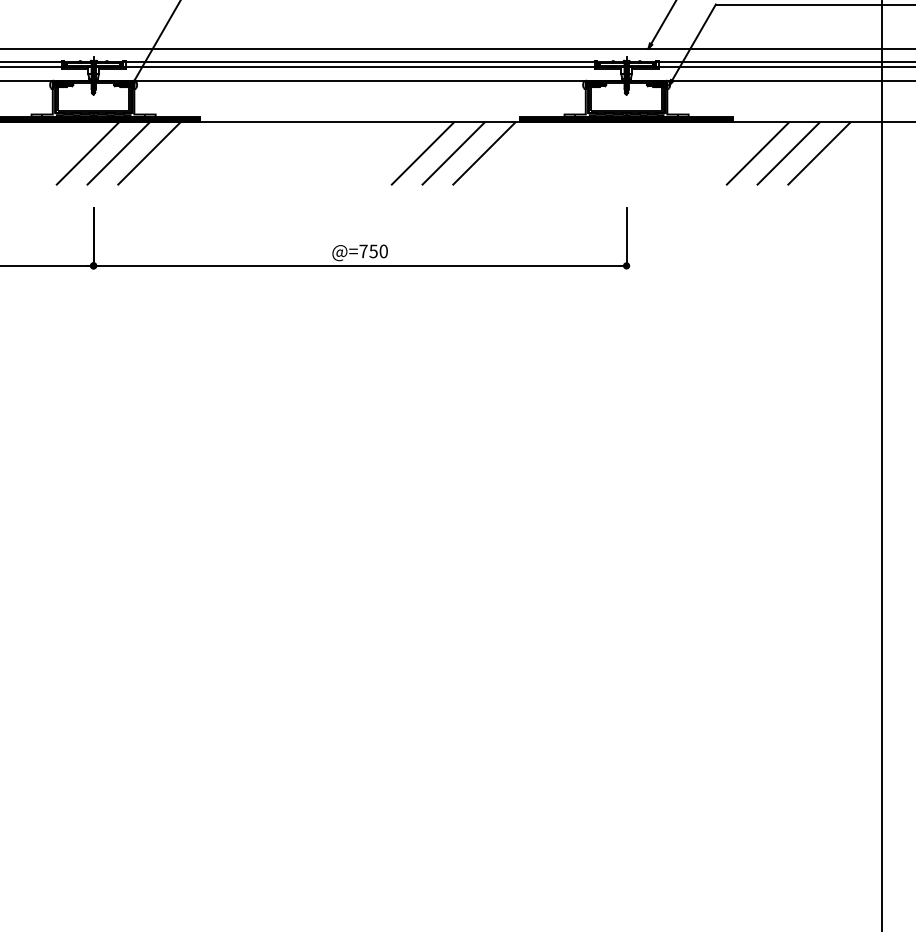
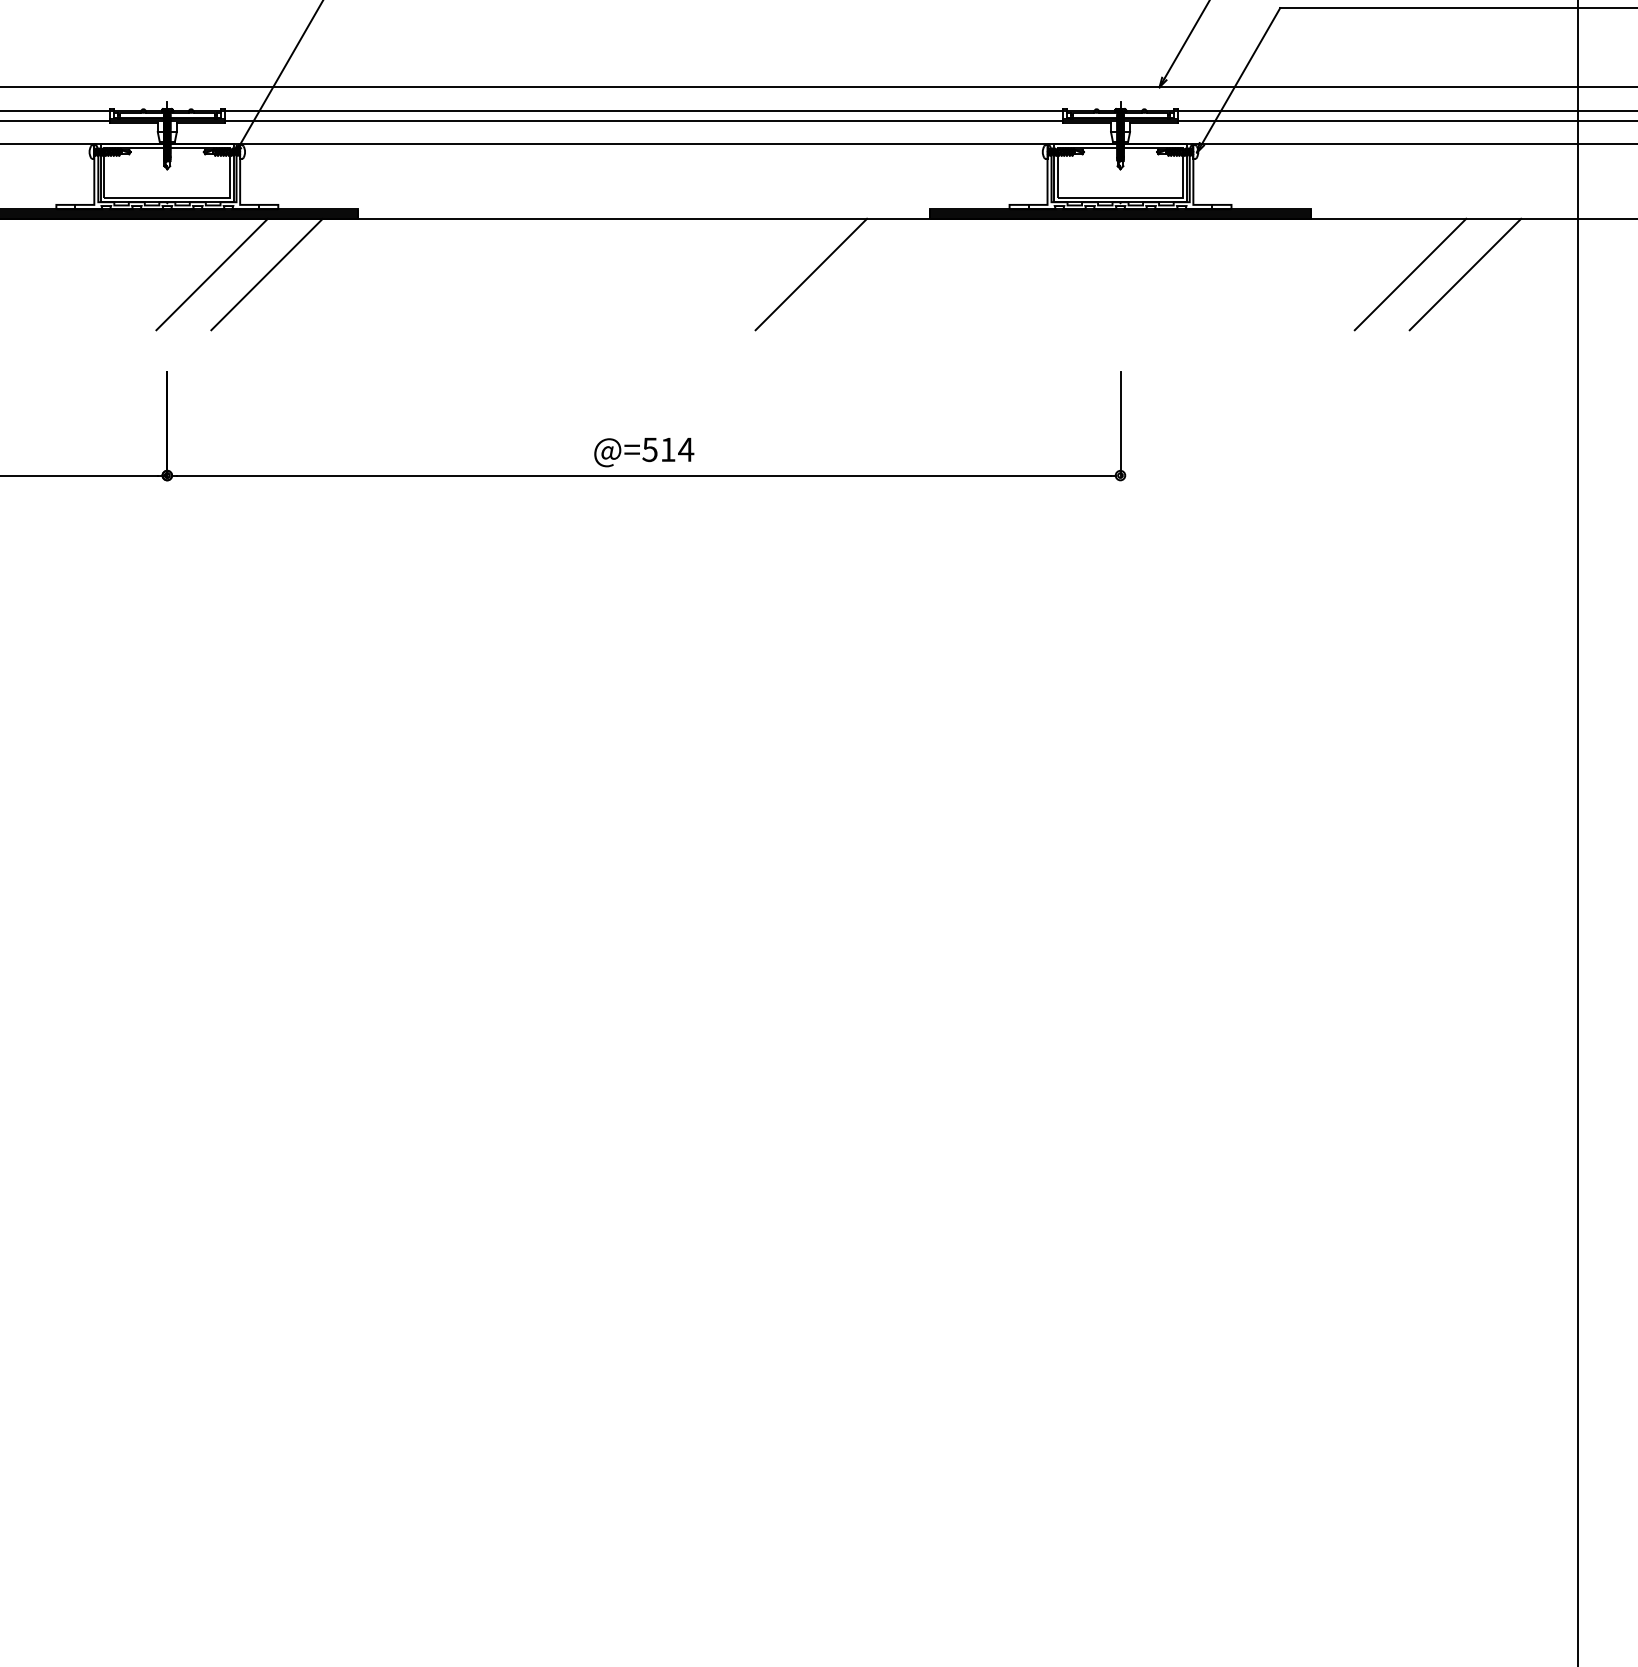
line: (87, 153) -> (156, 274), removed
line: (422, 153) -> (755, 274), removed
line: (484, 153) -> (866, 274), removed
line: (757, 153) -> (1354, 274), removed
text: (373, 251) -> (667, 449), @=750 -> @=514

